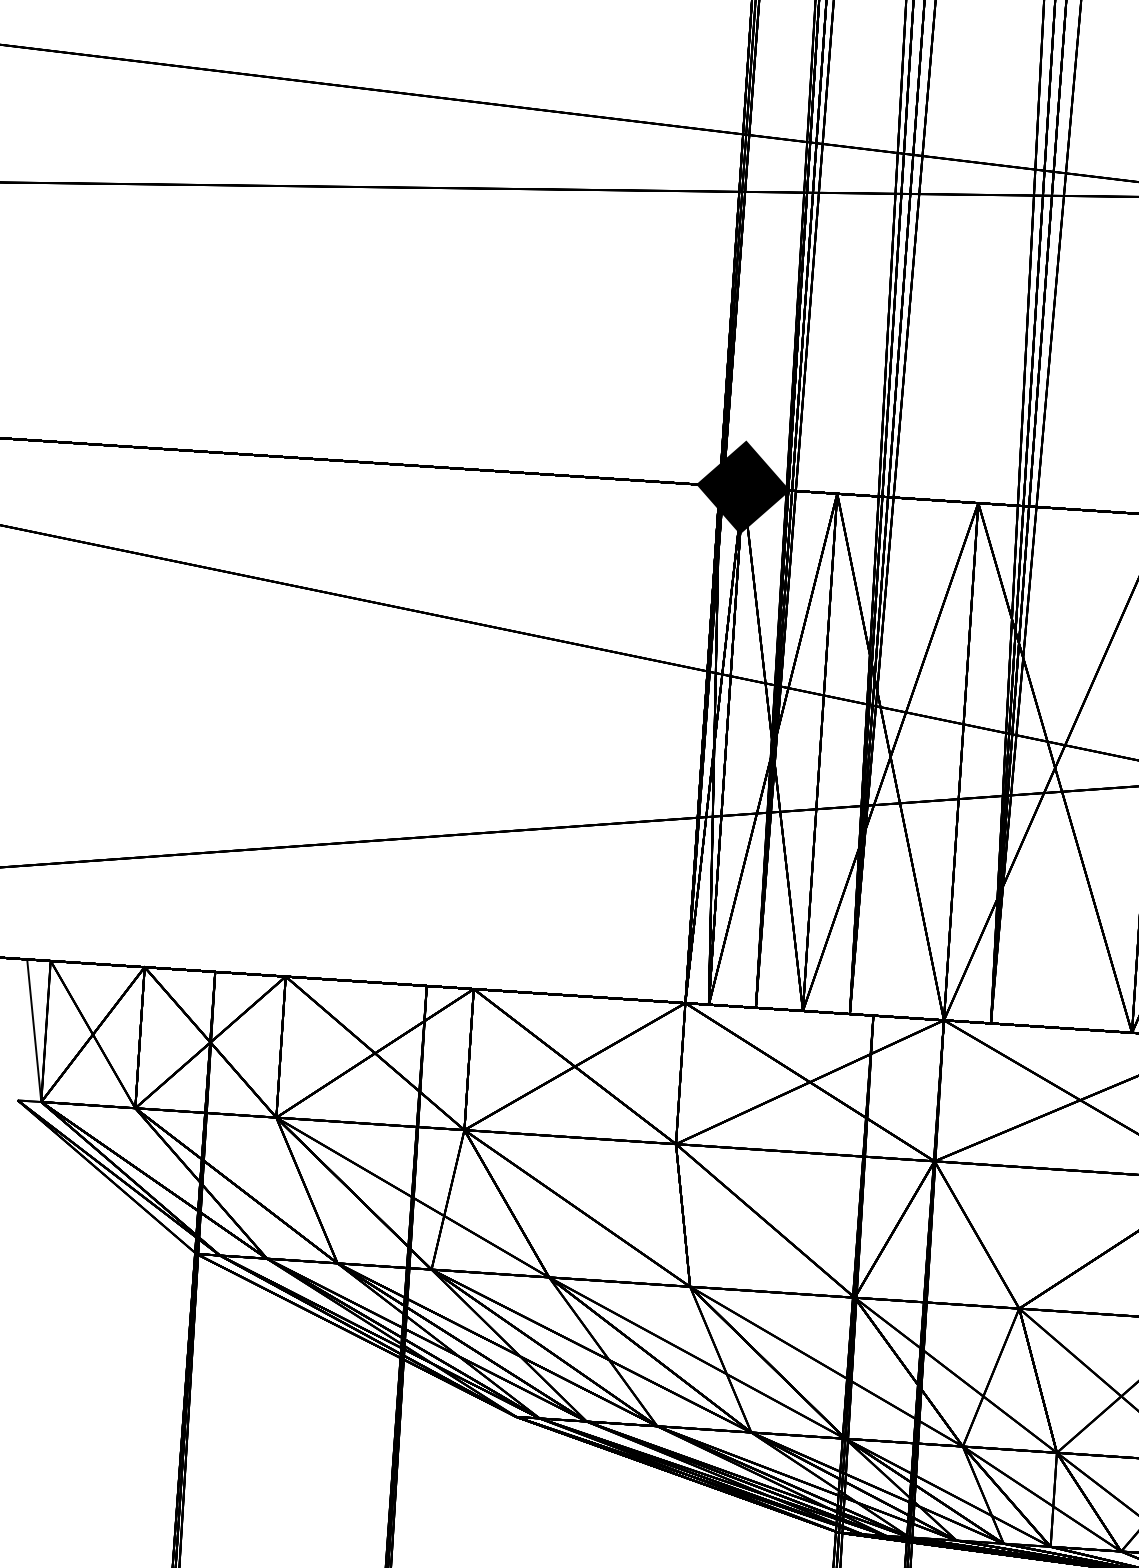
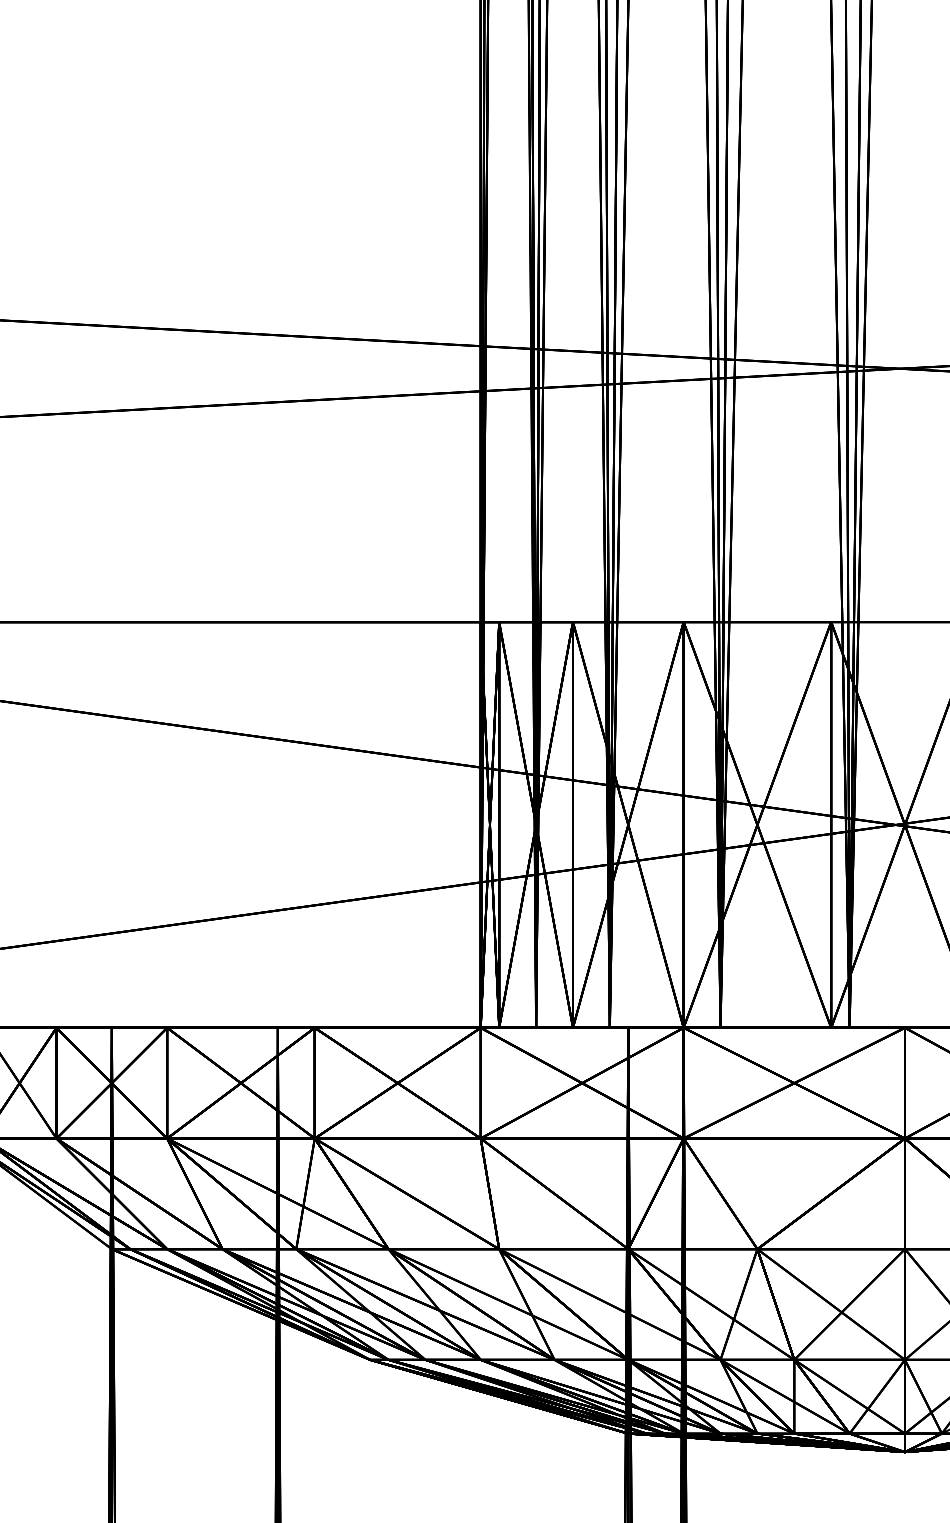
fill: (743, 486) -> (499, 621), removed

